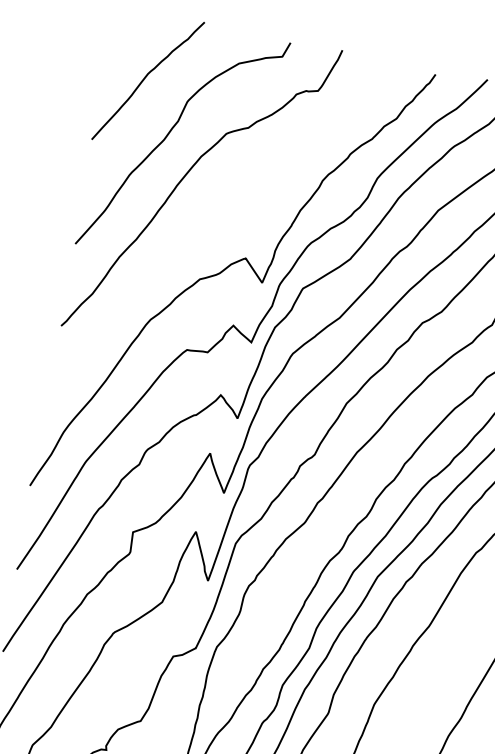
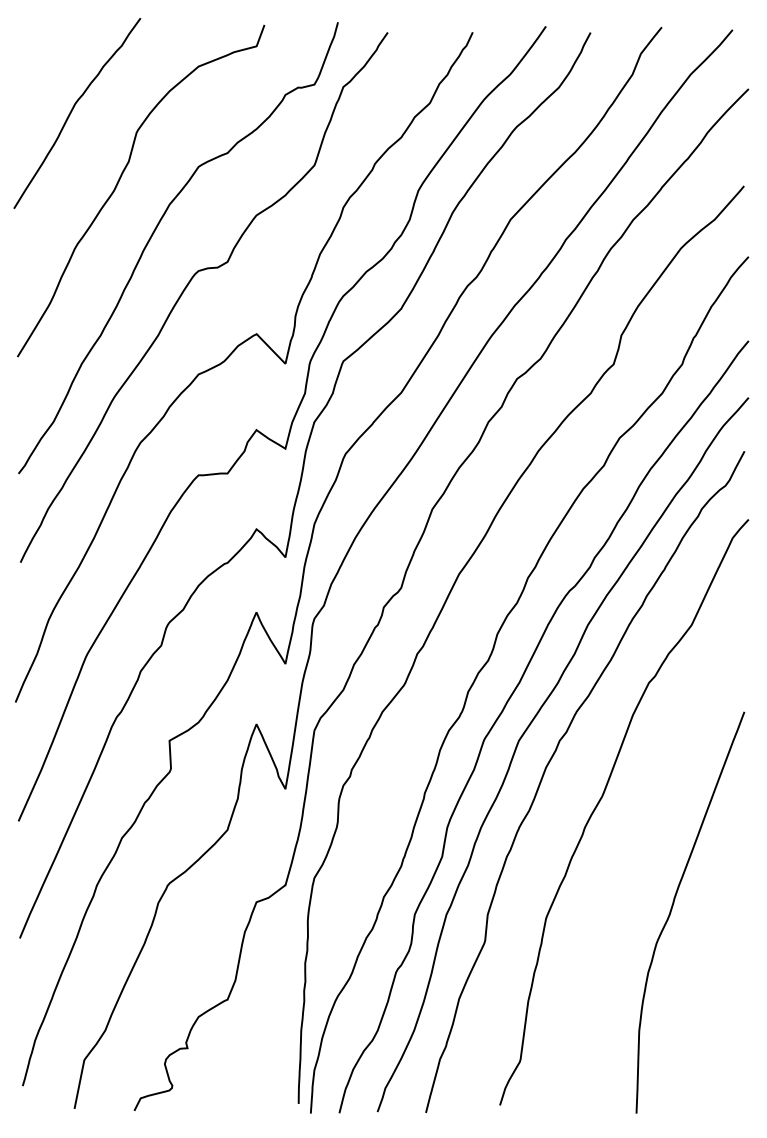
curve: (204, 215) -> (188, 285), added

